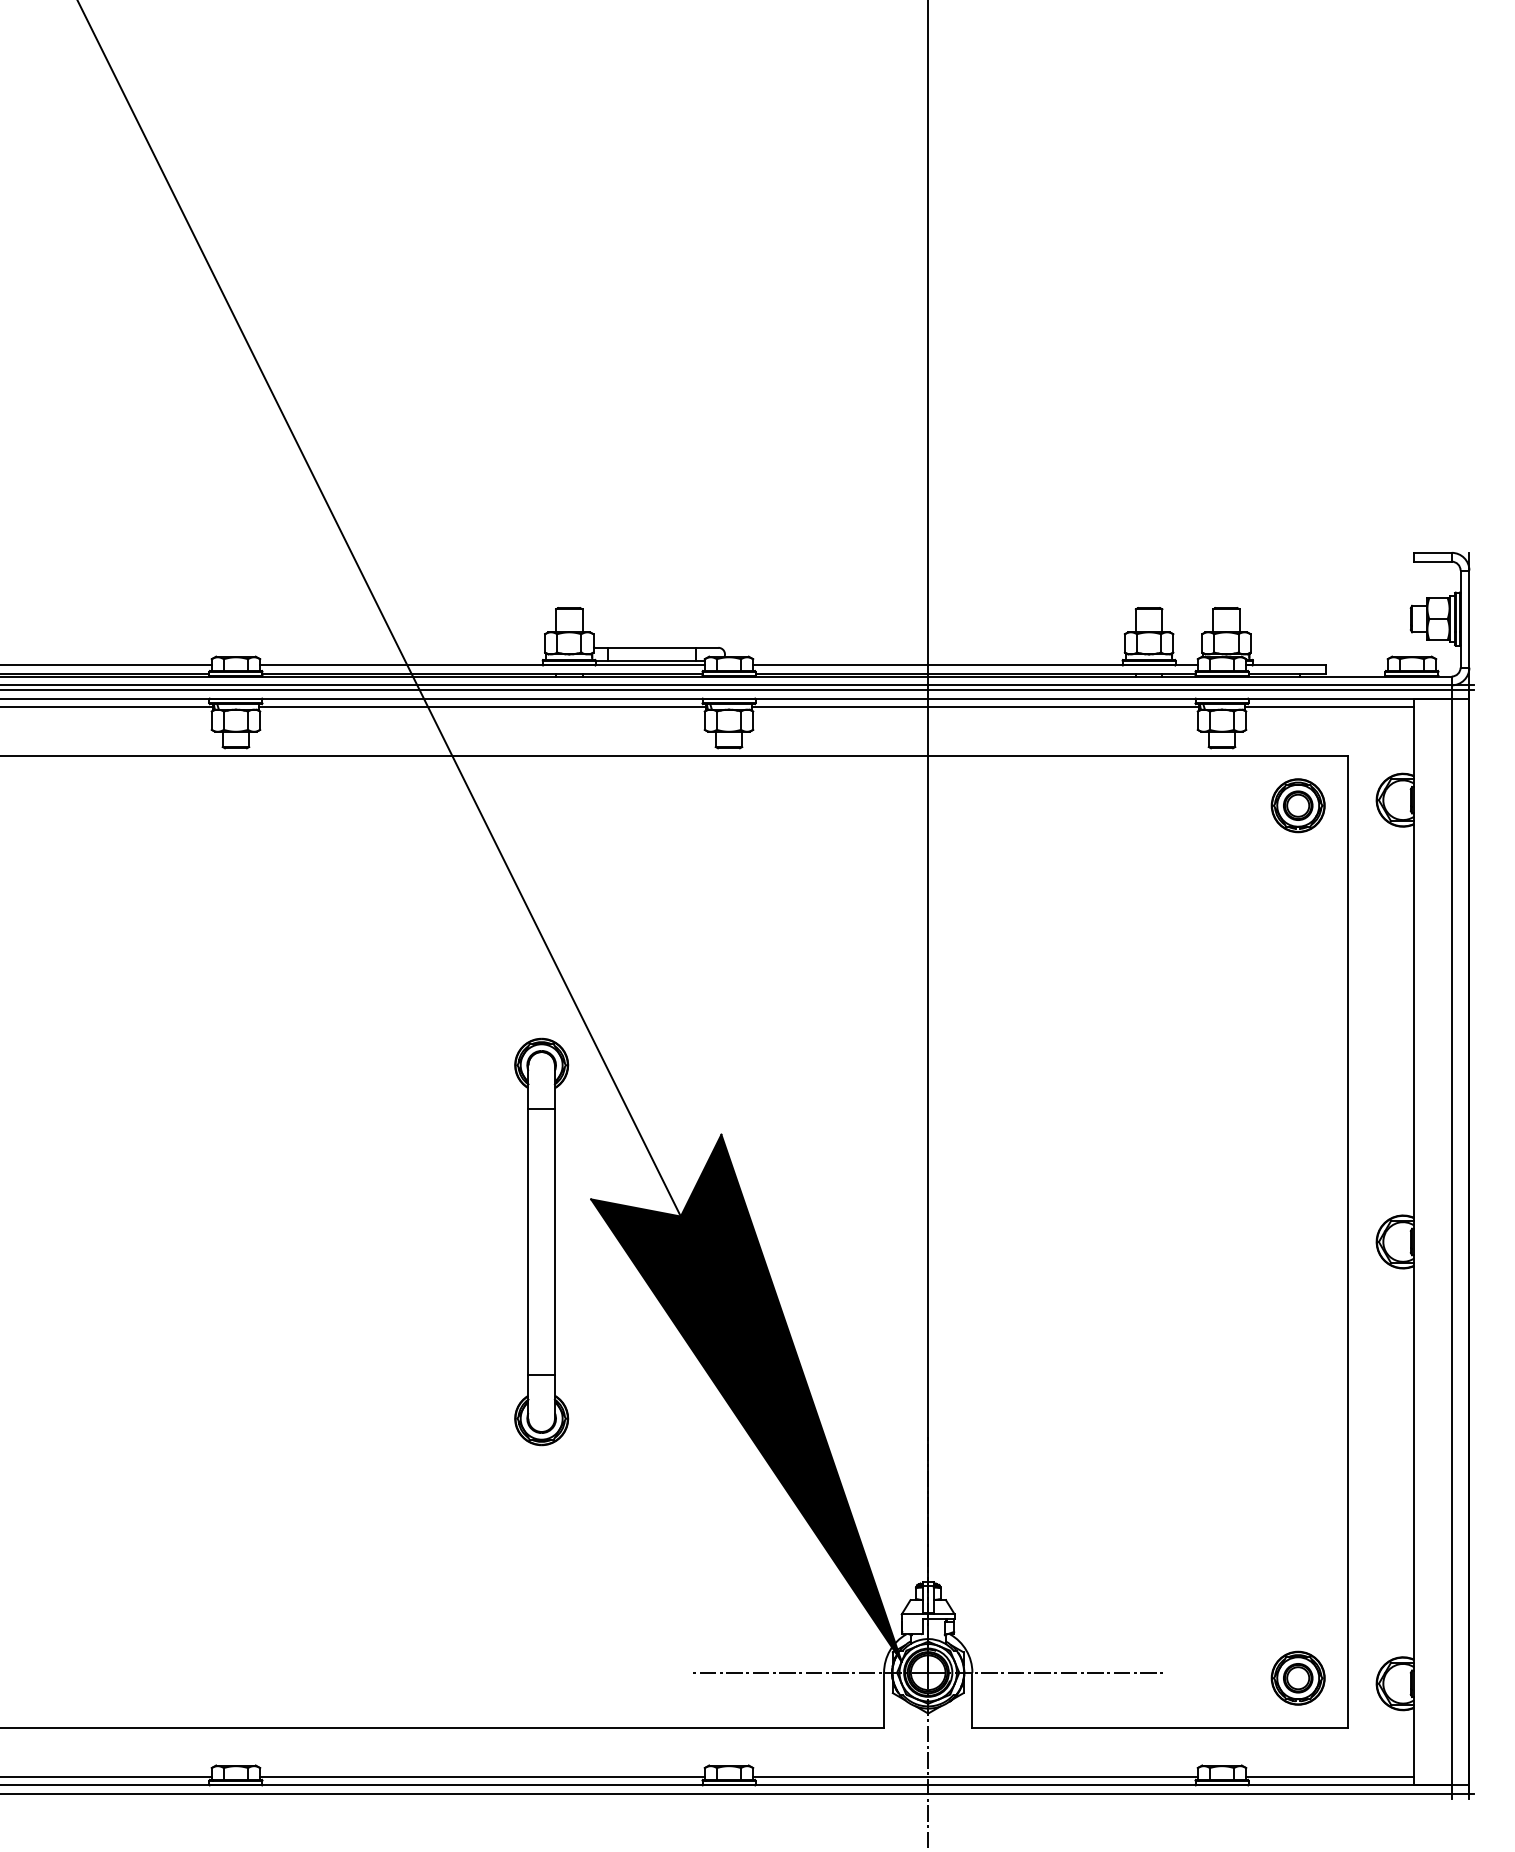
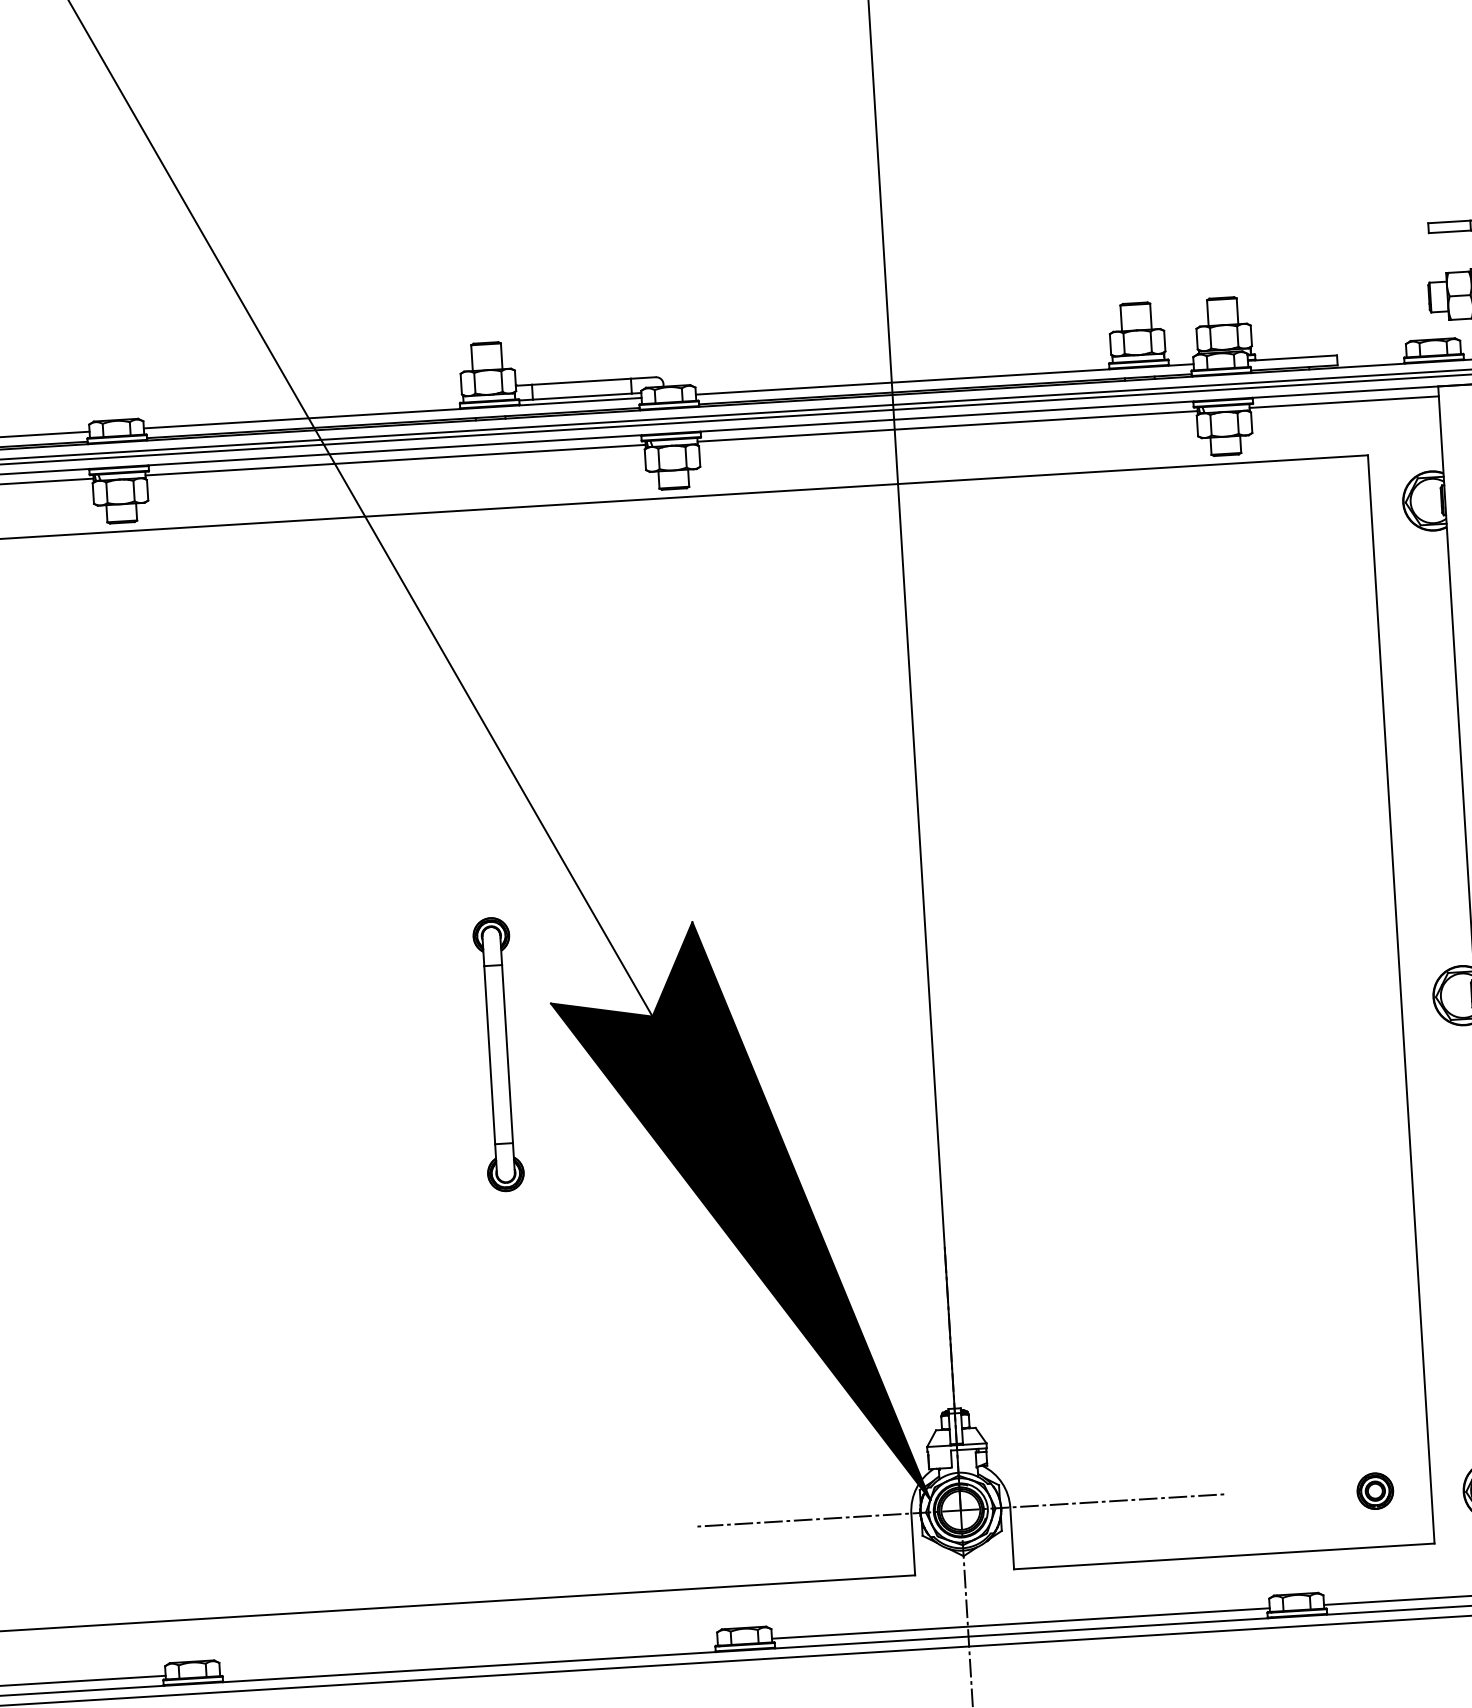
part: (1297, 805) -> (1314, 514), removed
part: (541, 1241) -> (498, 1054), size x0.6
part: (1297, 1677) -> (1374, 1490), size x0.6
line: (482, 1776) -> (468, 1657), removed

